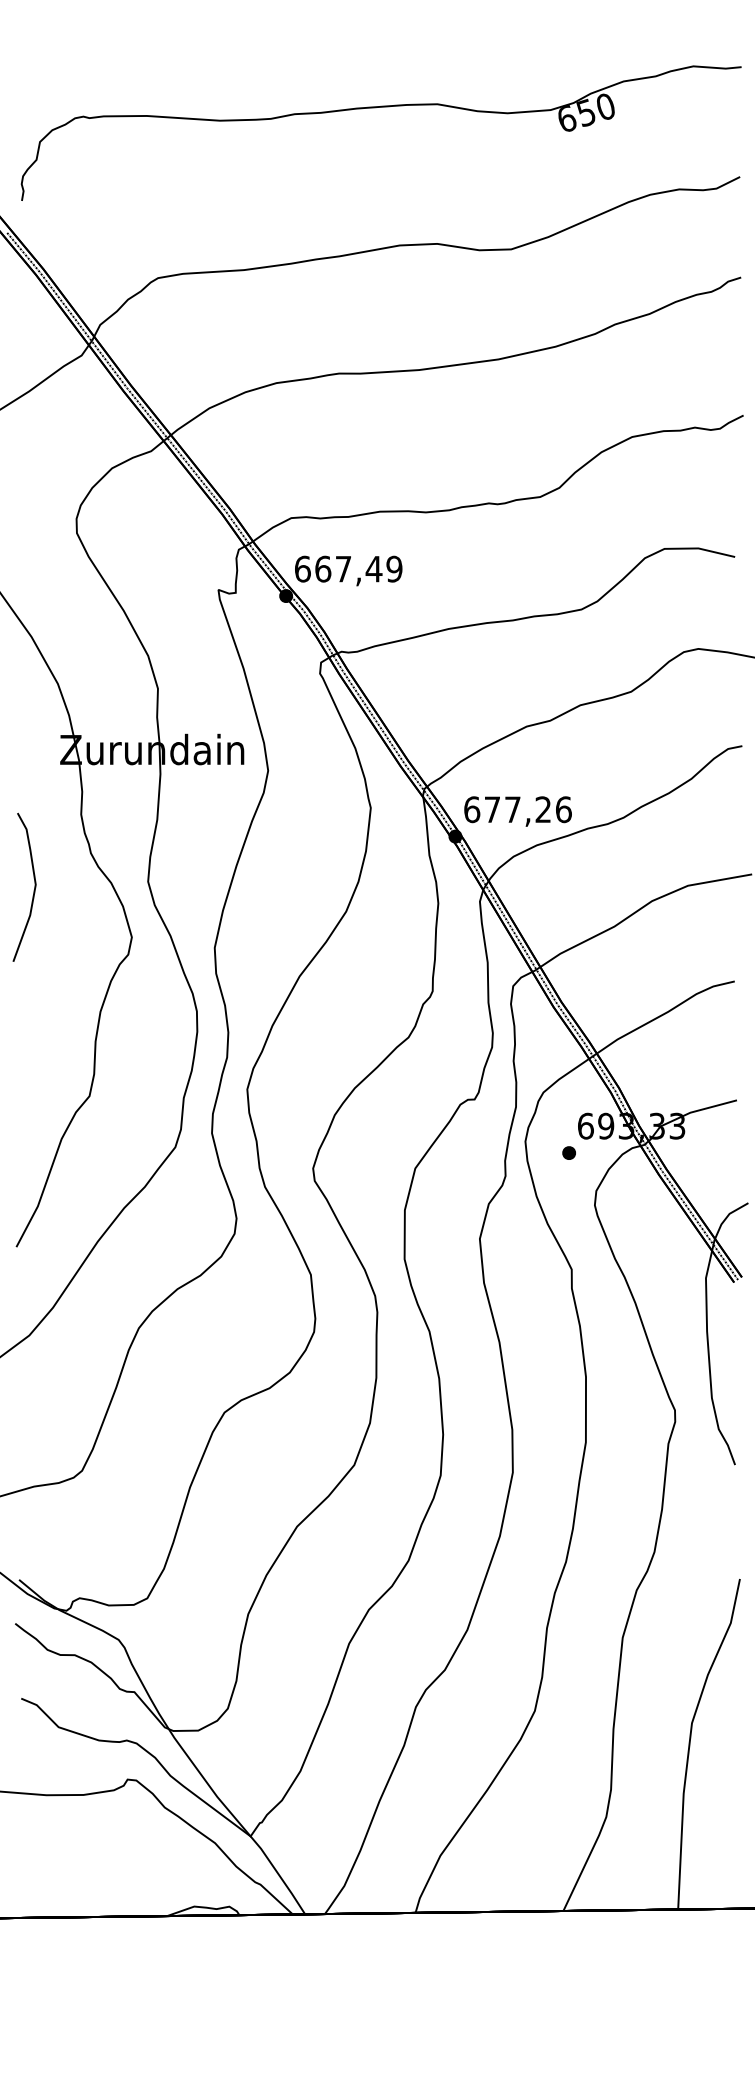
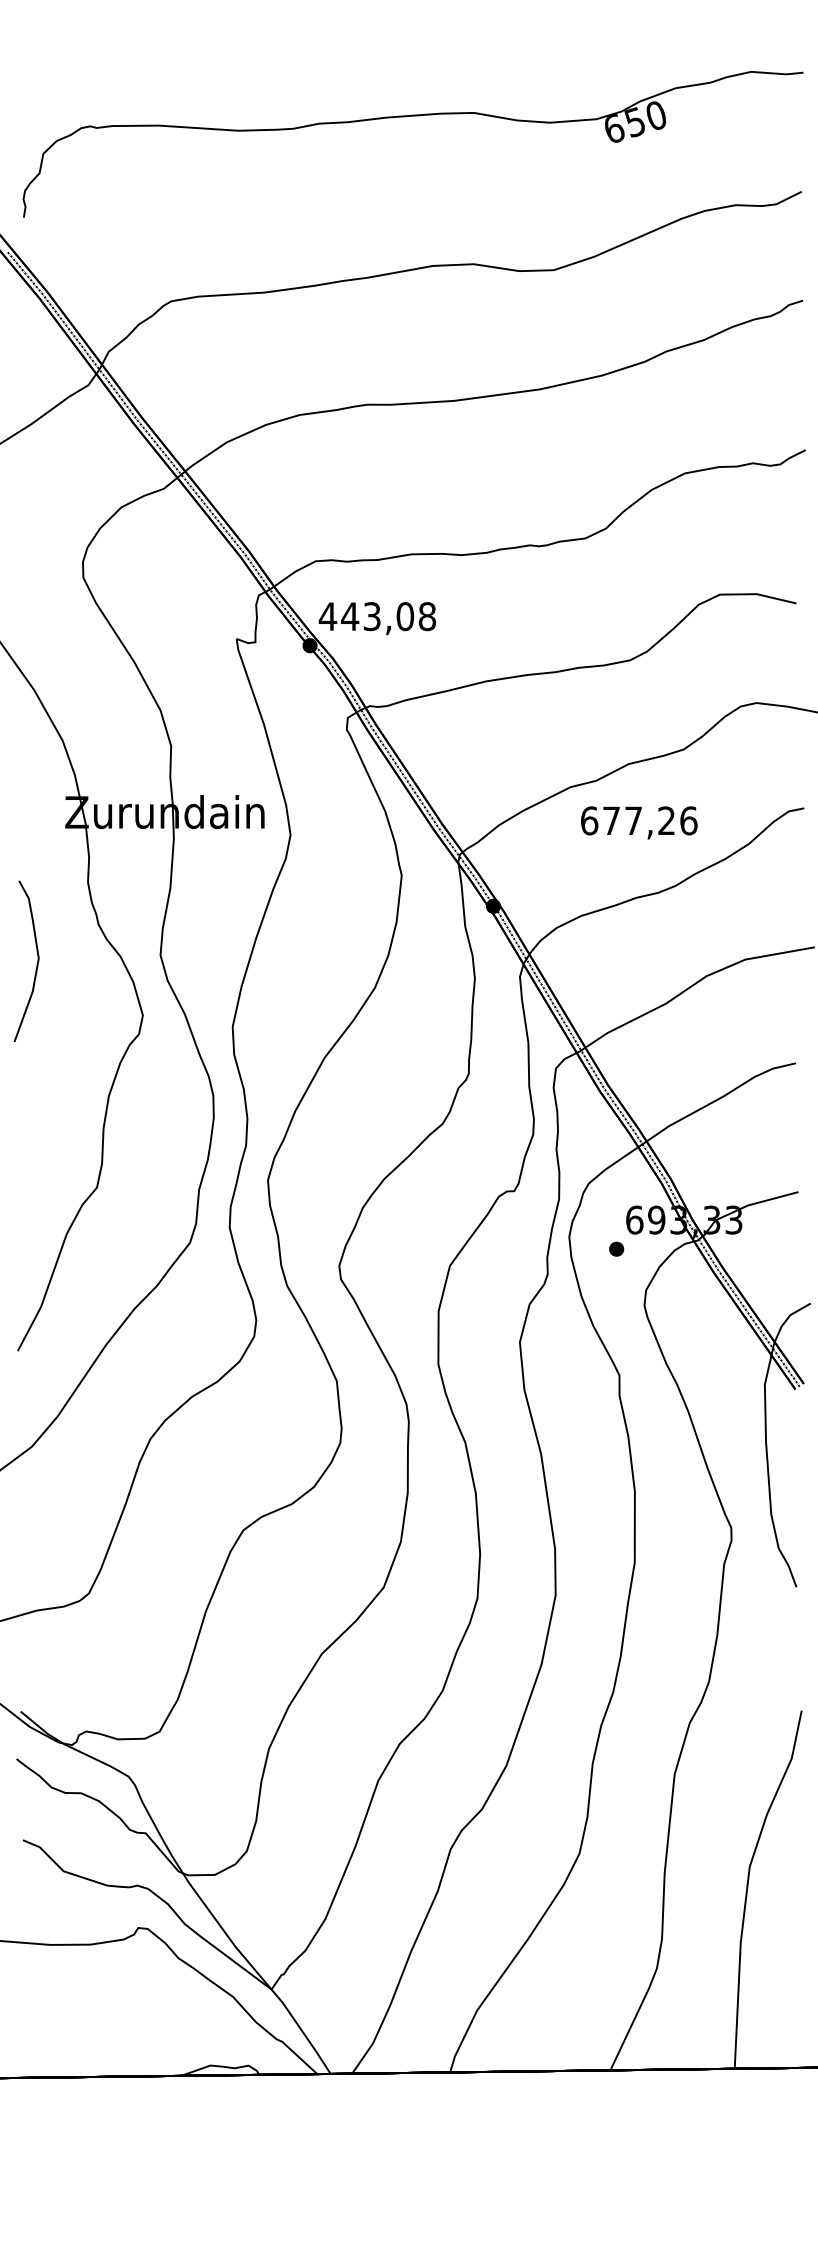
text: (348, 568) -> (377, 615), 667,49 -> 443,08
text: (517, 811) -> (638, 822), moved

